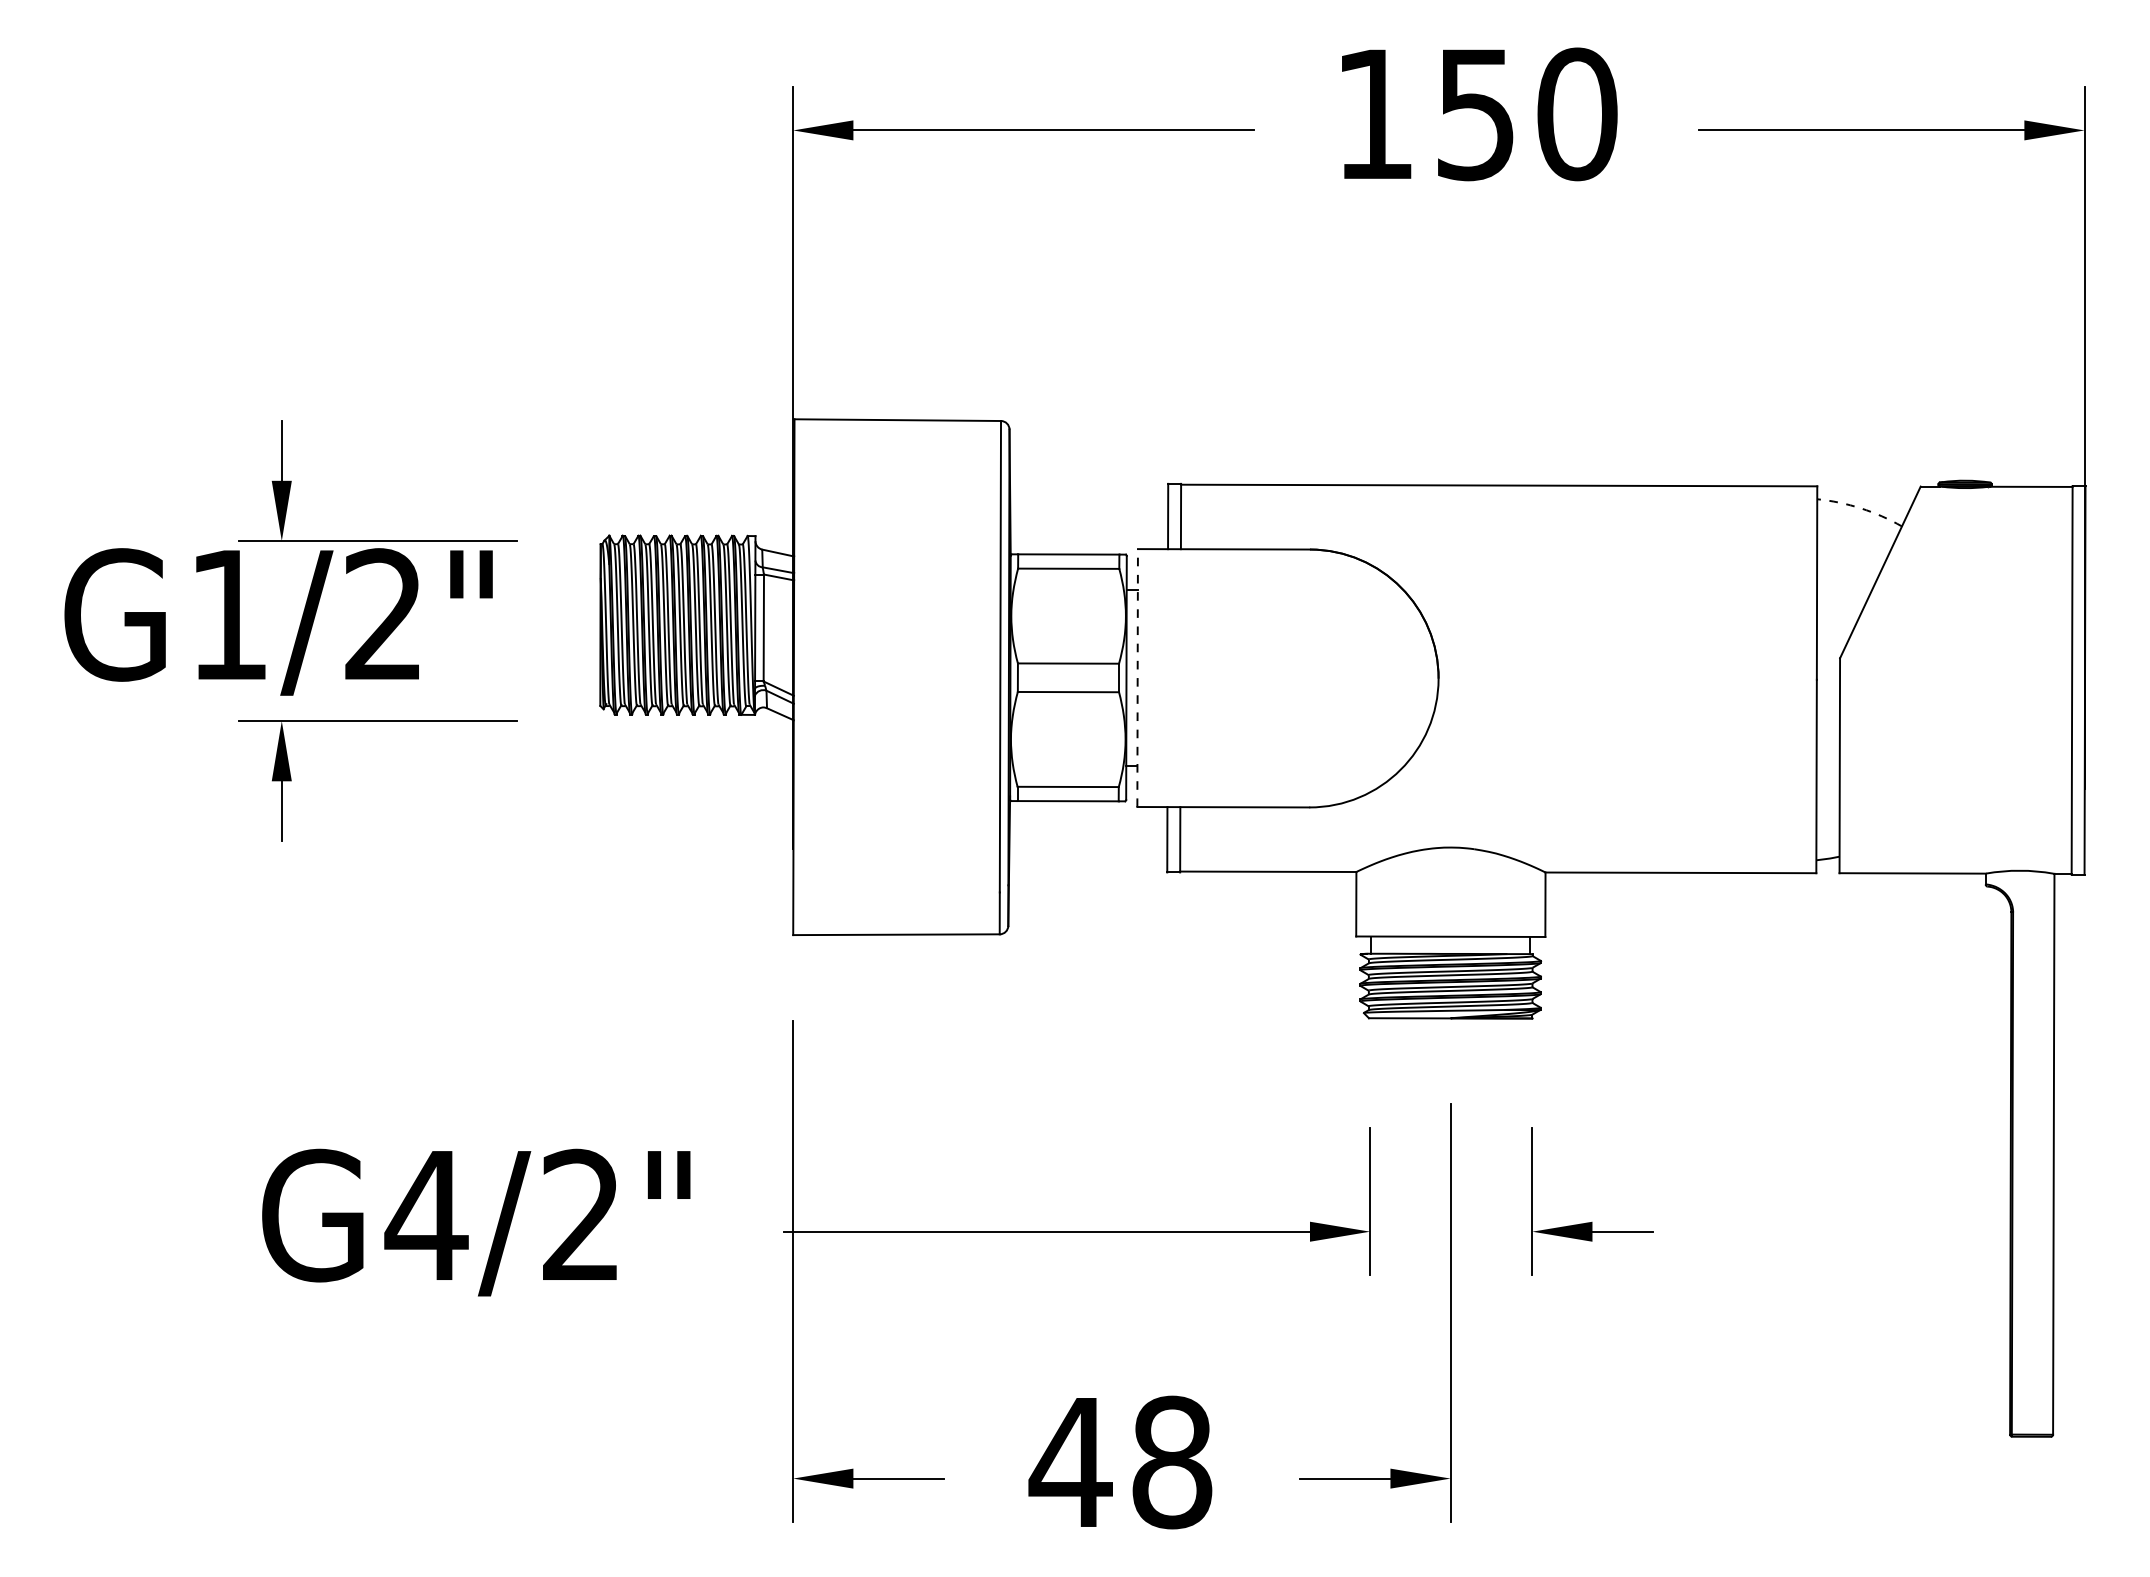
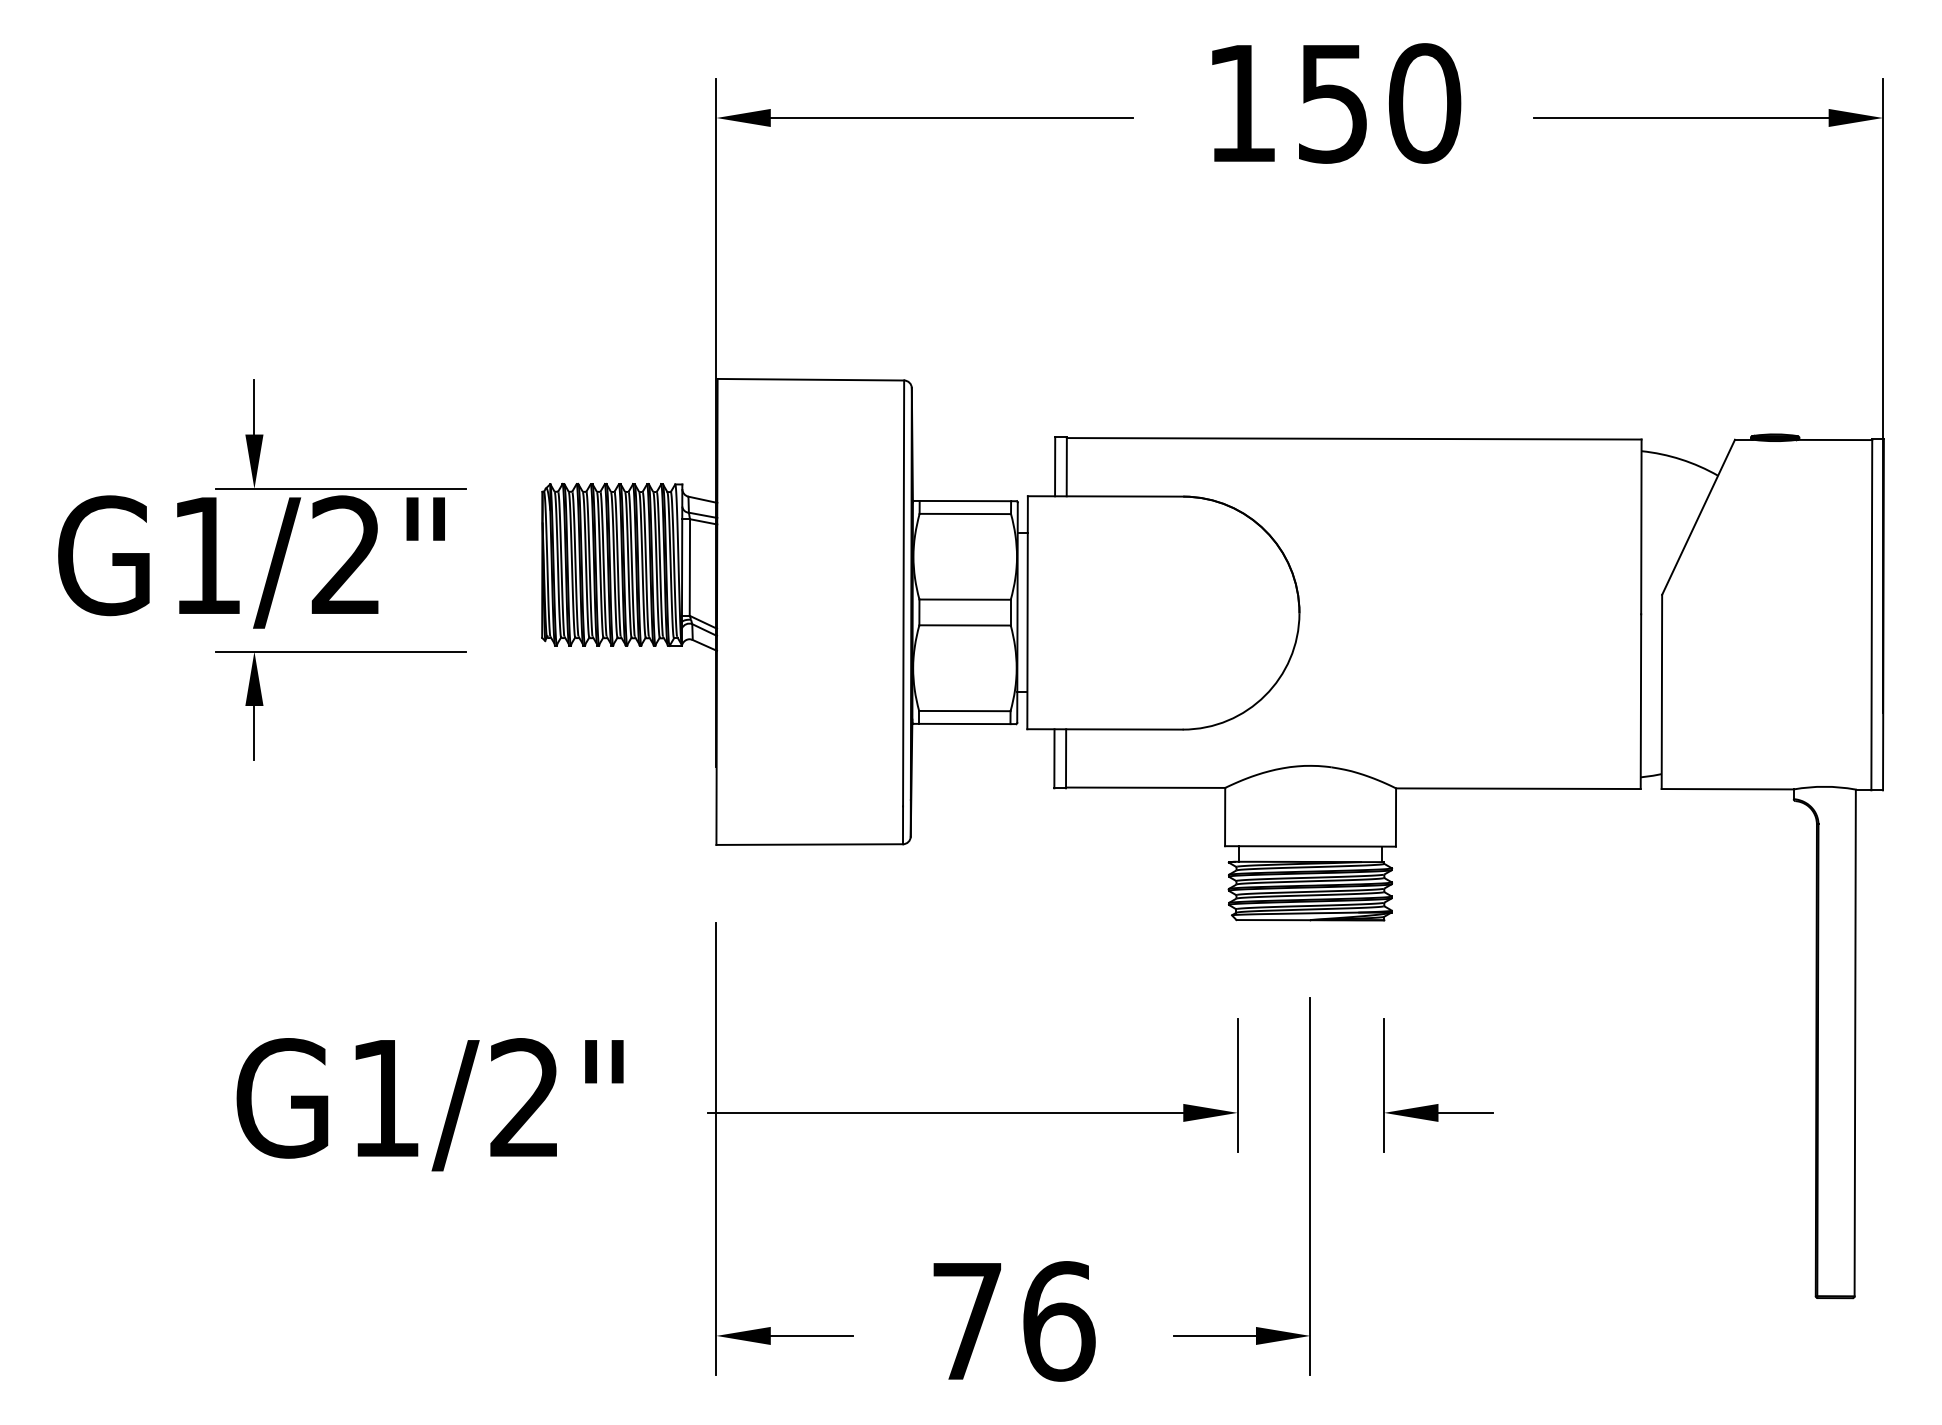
arc: (1861, 508) -> (1681, 459), dashed -> solid
line: (1137, 678) -> (1027, 613), dashed -> solid
text: (426, 1215) -> (385, 1098), G4/2" -> G1/2"
text: (1120, 1462) -> (1012, 1321), 48 -> 76

